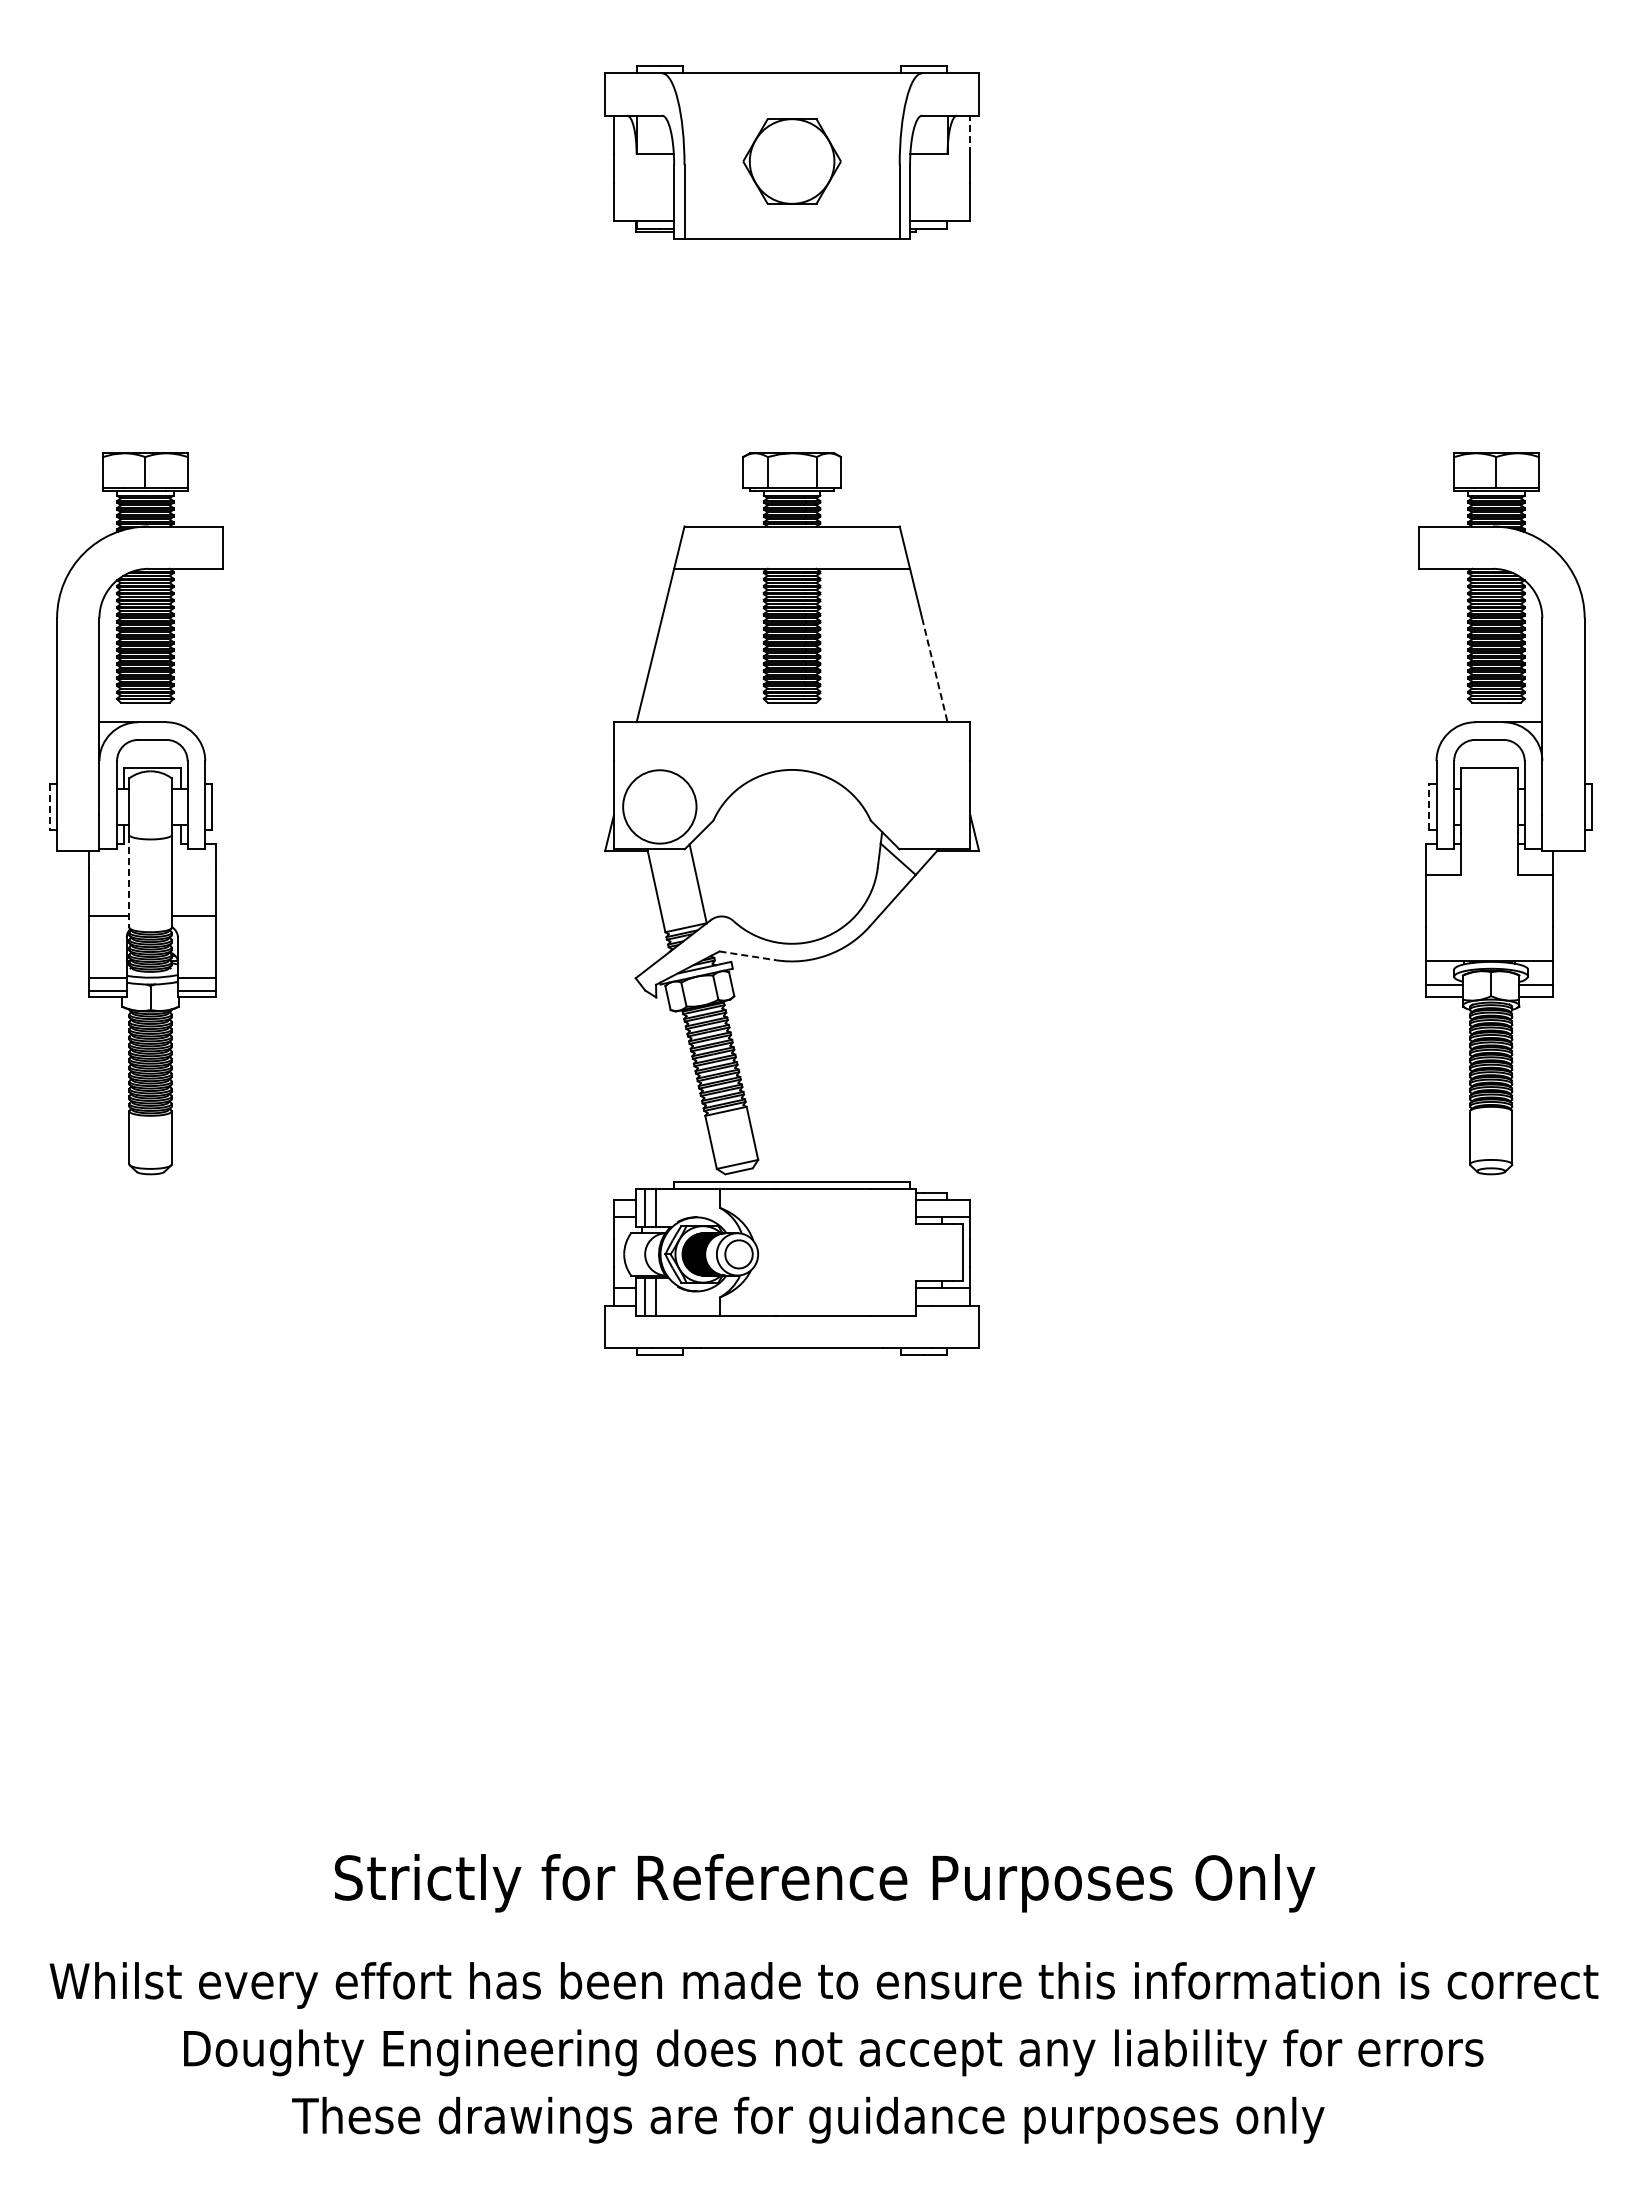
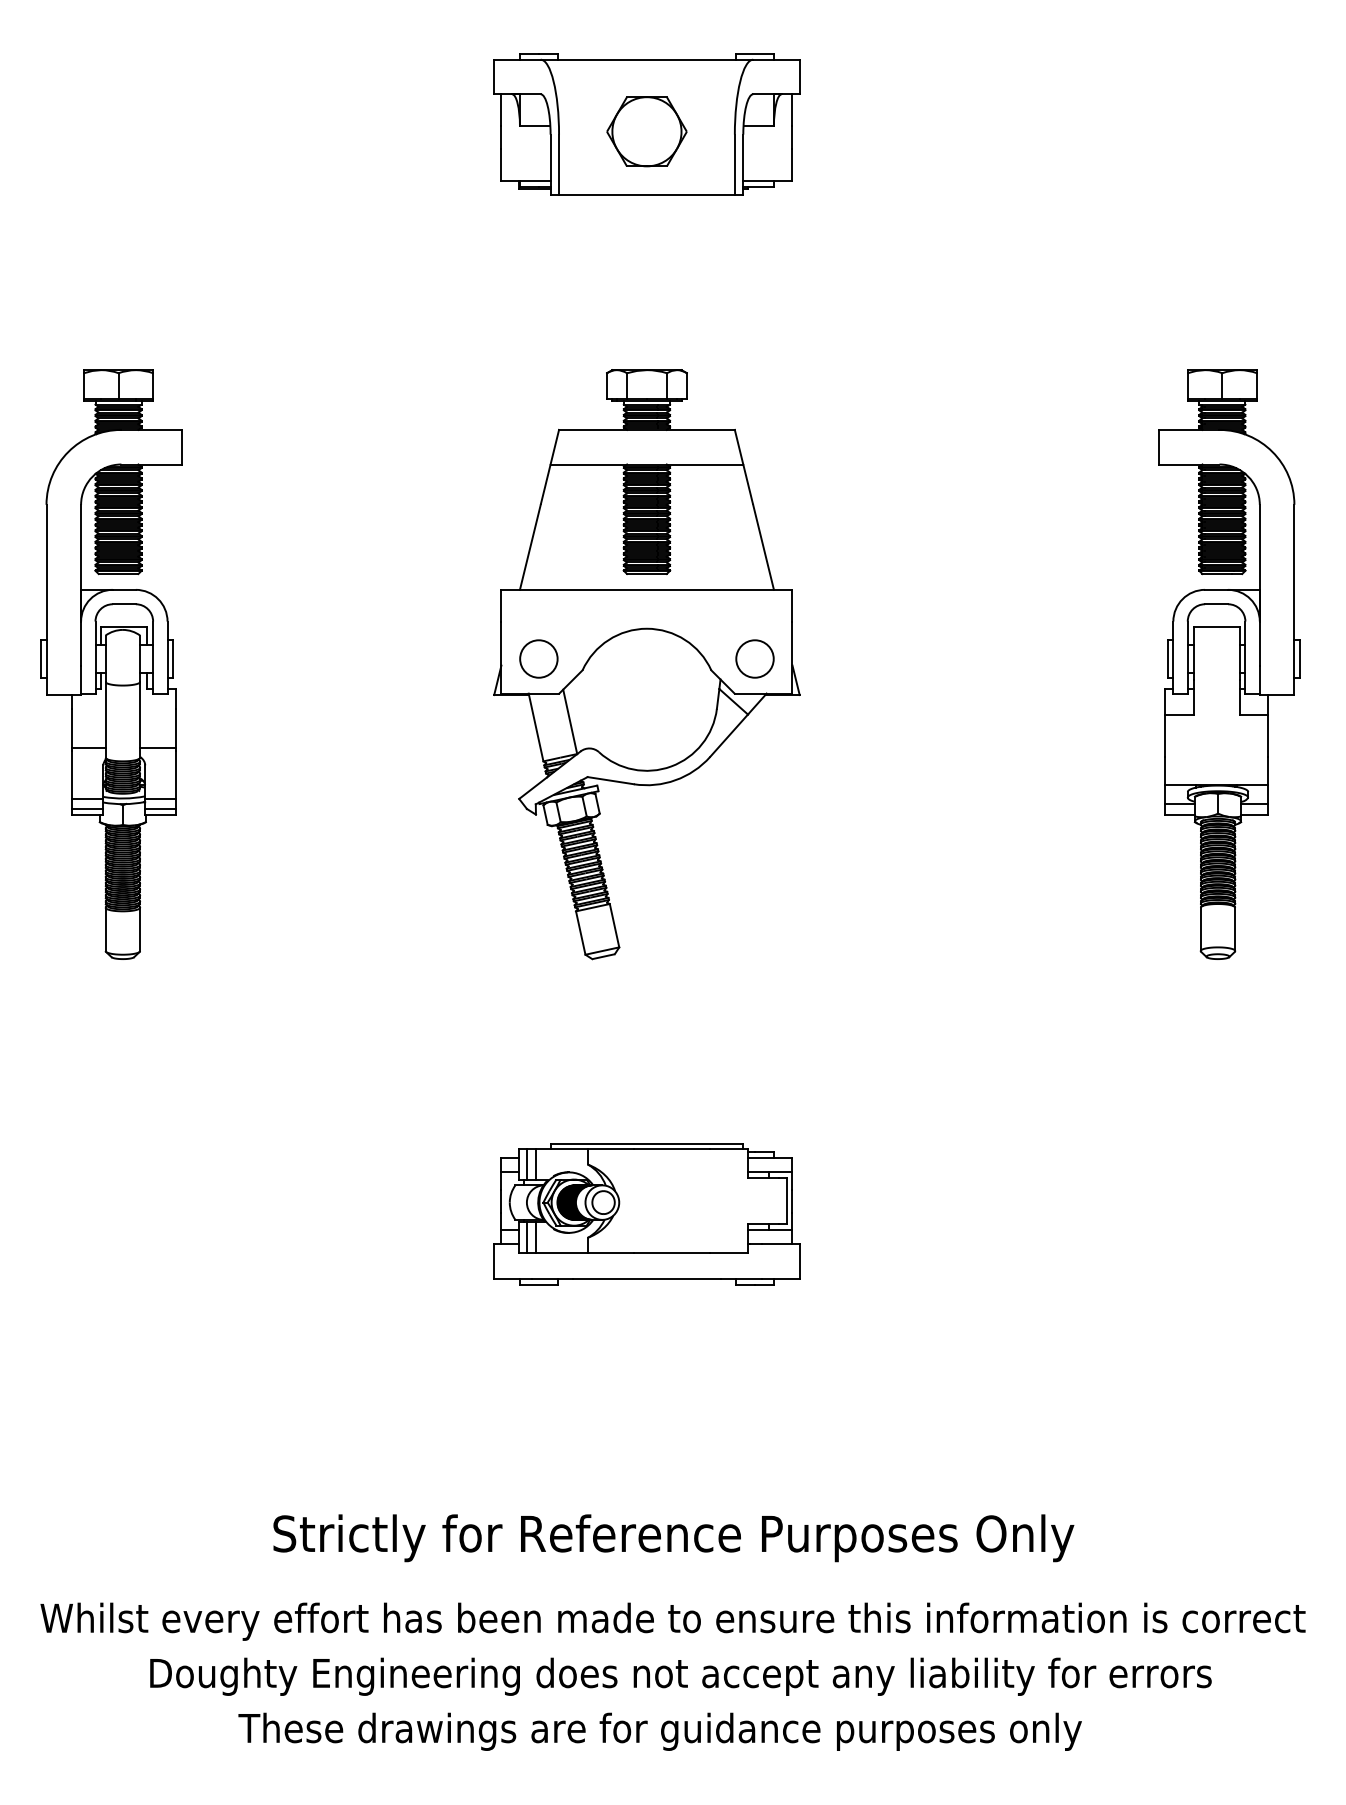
line: (970, 134) -> (792, 109), dashed -> solid
line: (934, 670) -> (763, 547), dashed -> solid
line: (50, 806) -> (41, 658), dashed -> solid
circle: (659, 806) -> (538, 658), size x0.62
circle: (924, 806) -> (755, 658), added
line: (1429, 806) -> (1167, 658), dashed -> solid
line: (129, 882) -> (105, 720), dashed -> solid
line: (747, 955) -> (610, 780), dashed -> solid
part: (791, 1268) -> (646, 1214), moved

